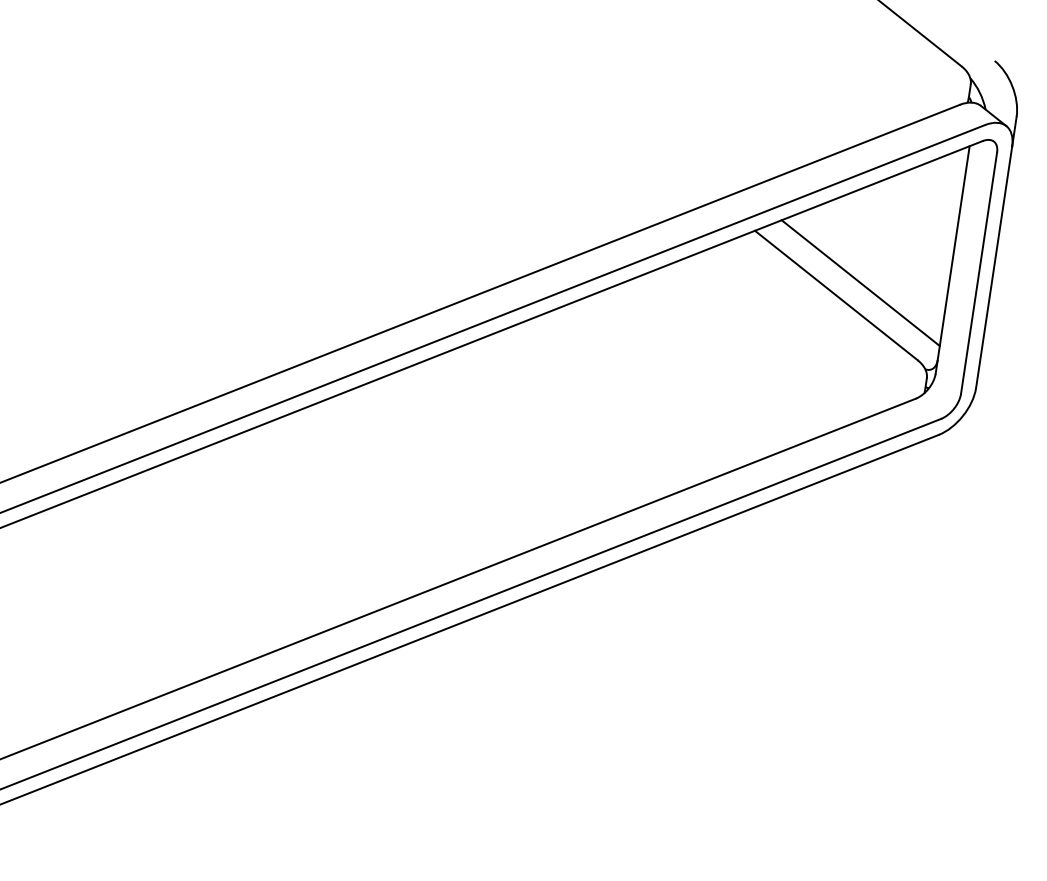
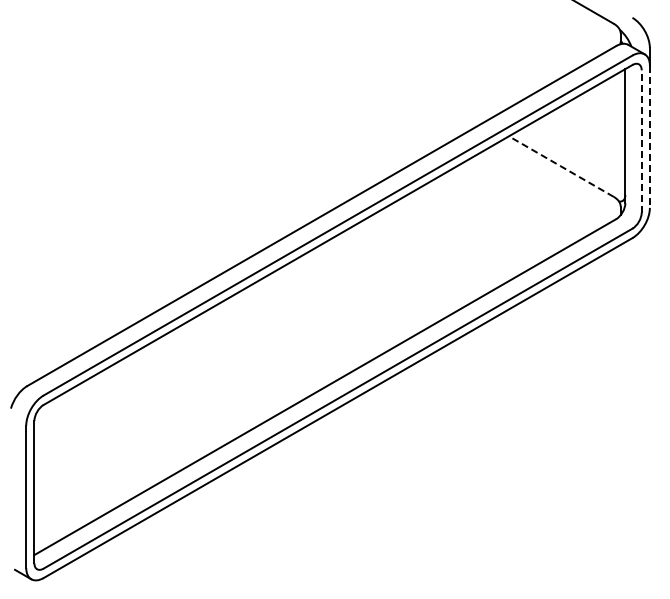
line: (993, 268) -> (649, 137), solid -> dashed
line: (978, 273) -> (641, 141), solid -> dashed
line: (861, 281) -> (574, 156), removed
line: (836, 295) -> (561, 166), solid -> dashed

